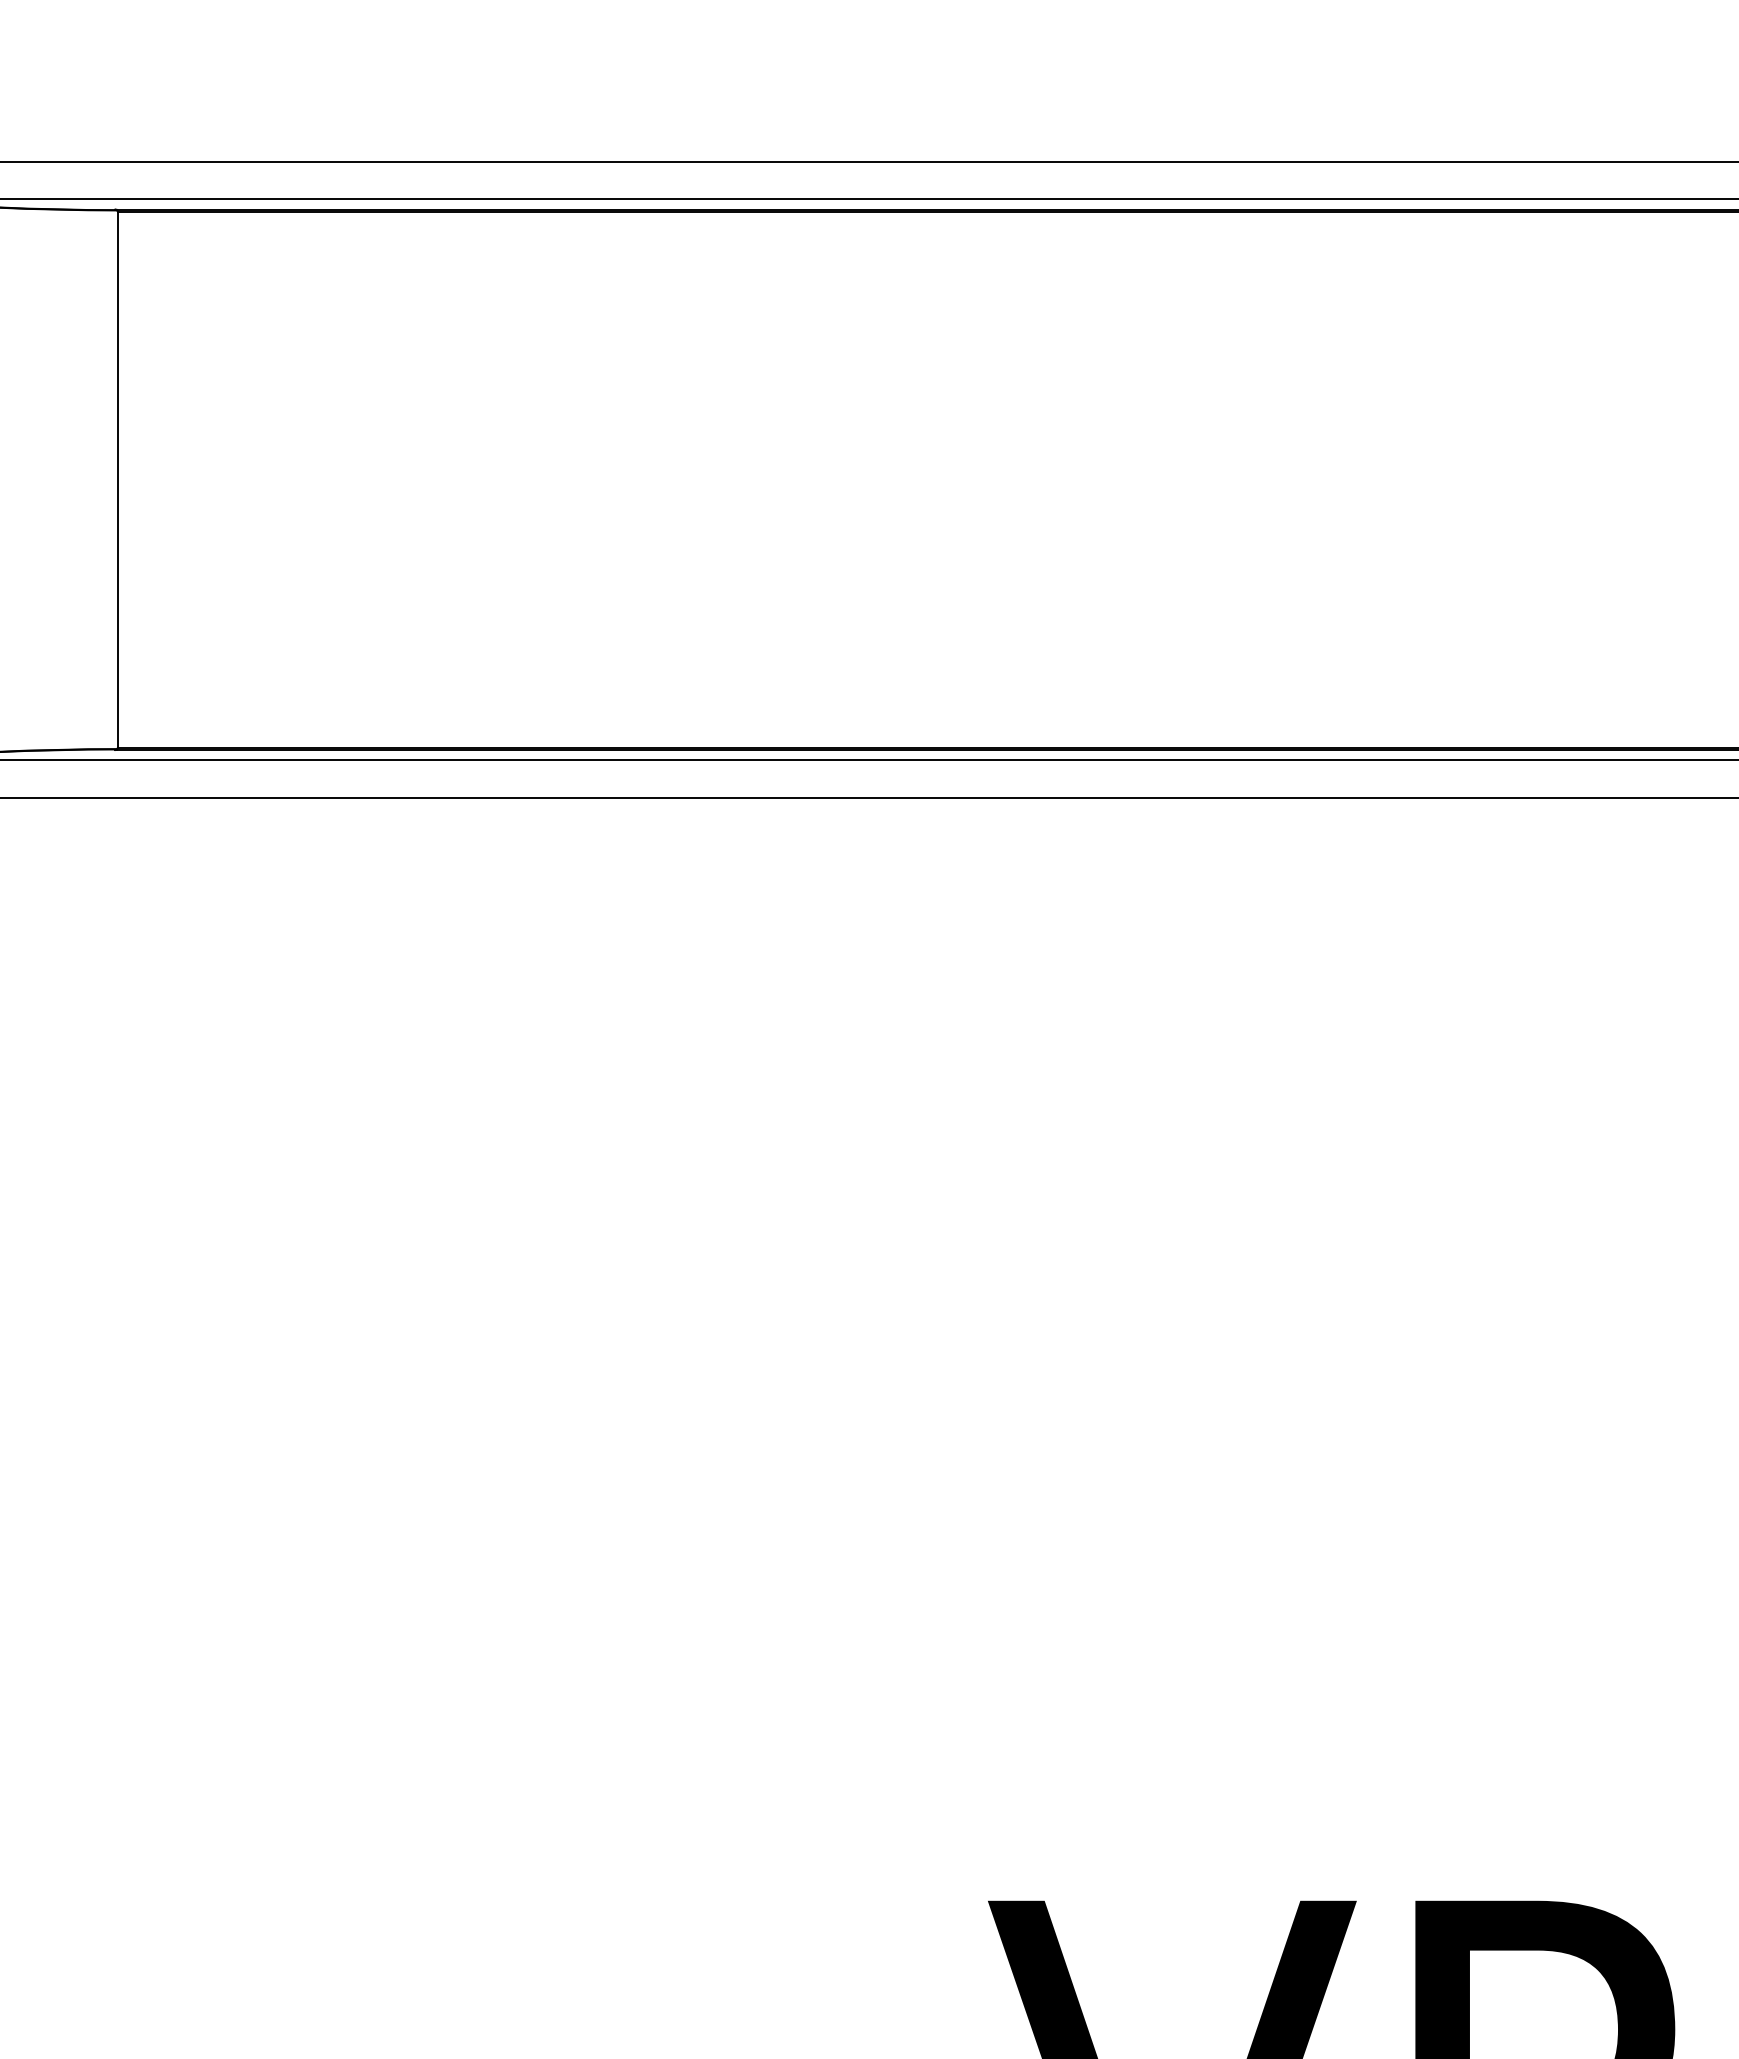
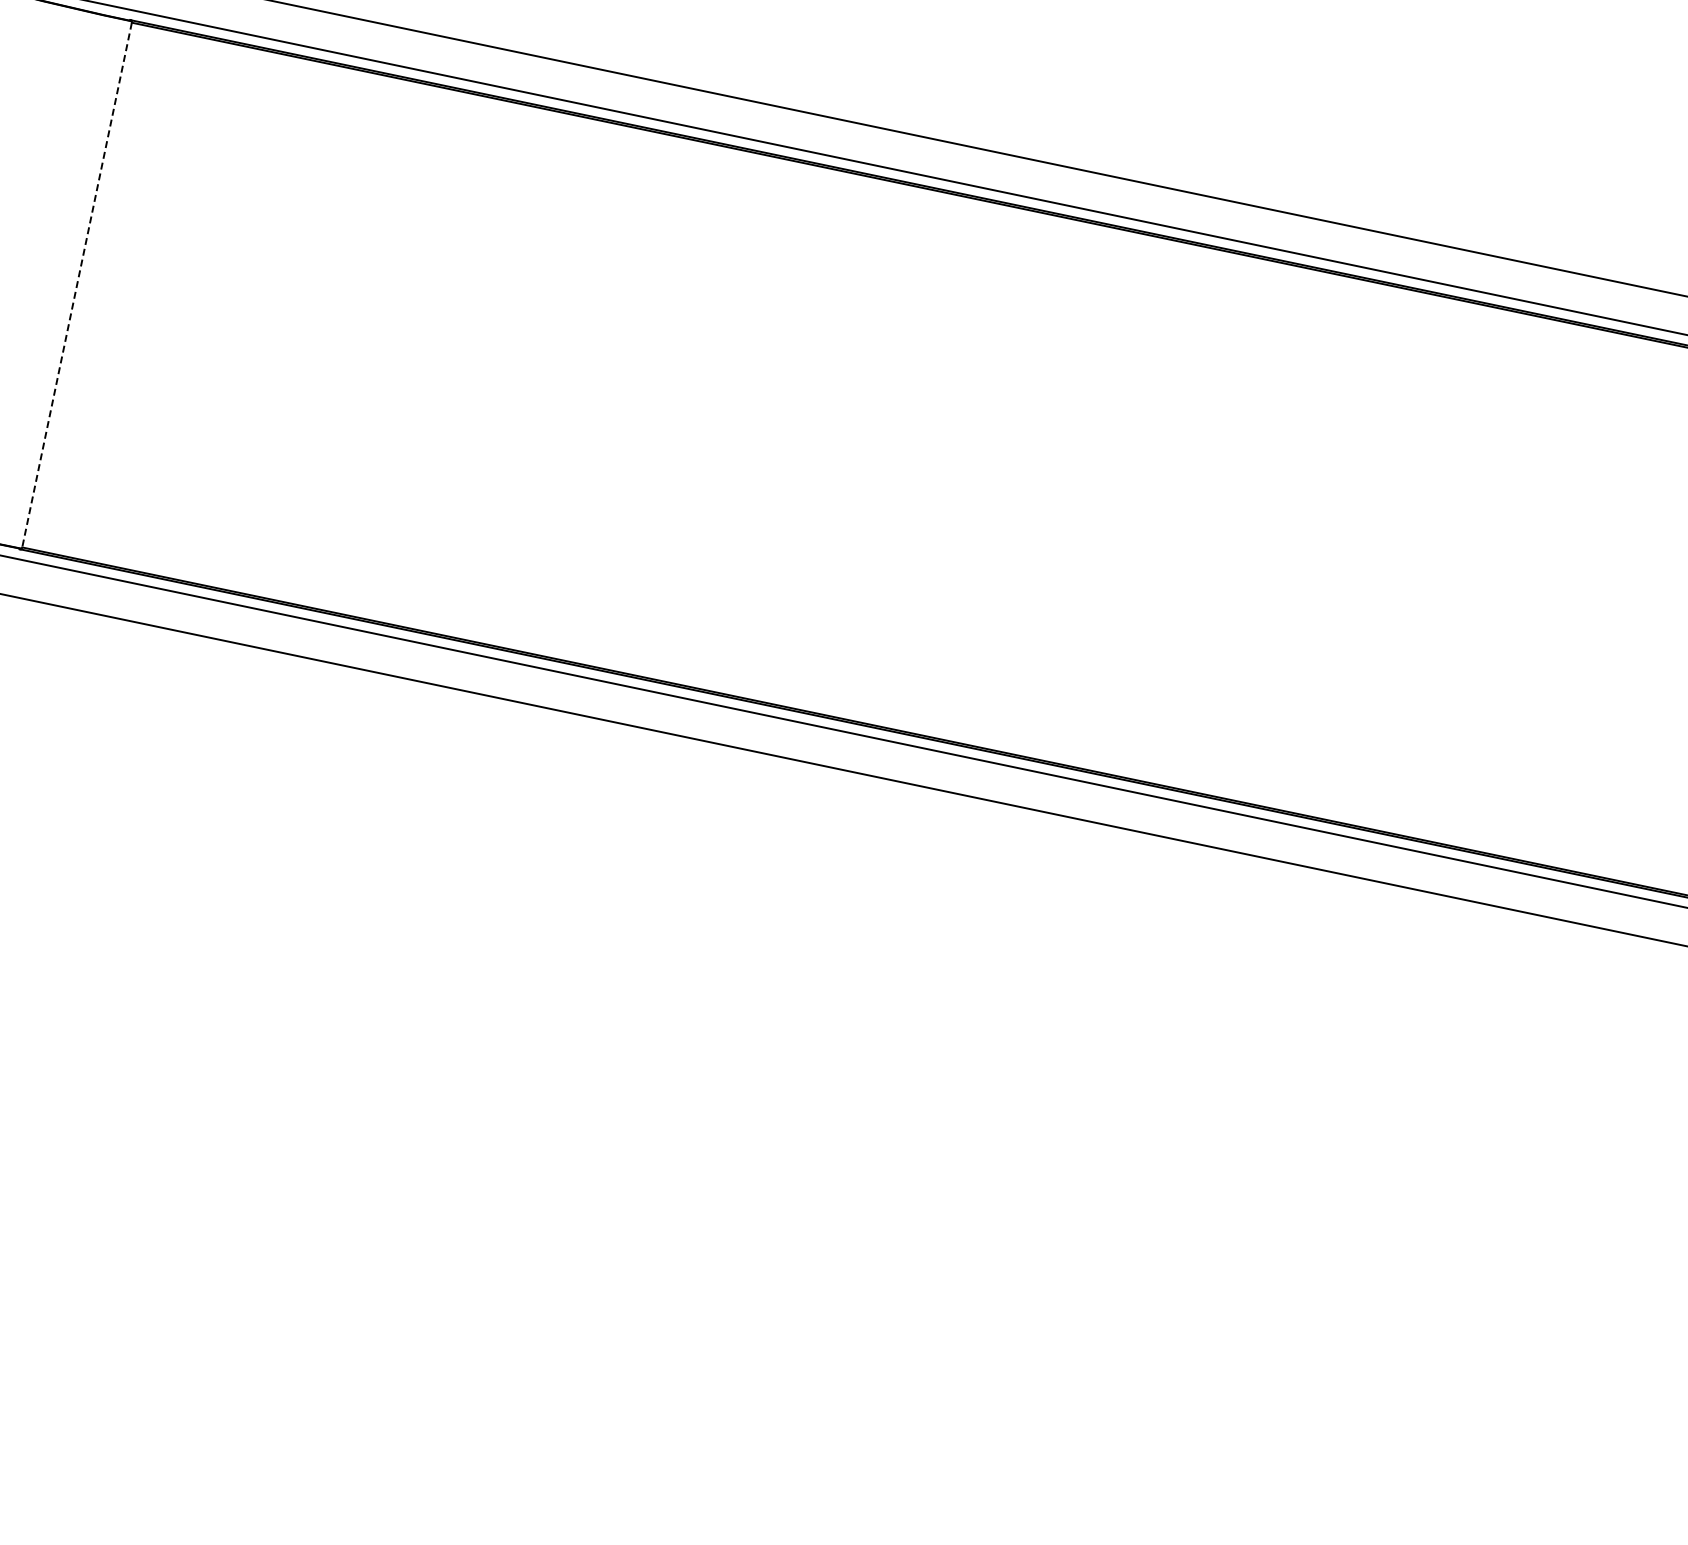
line: (117, 480) -> (76, 285), solid -> dashed

